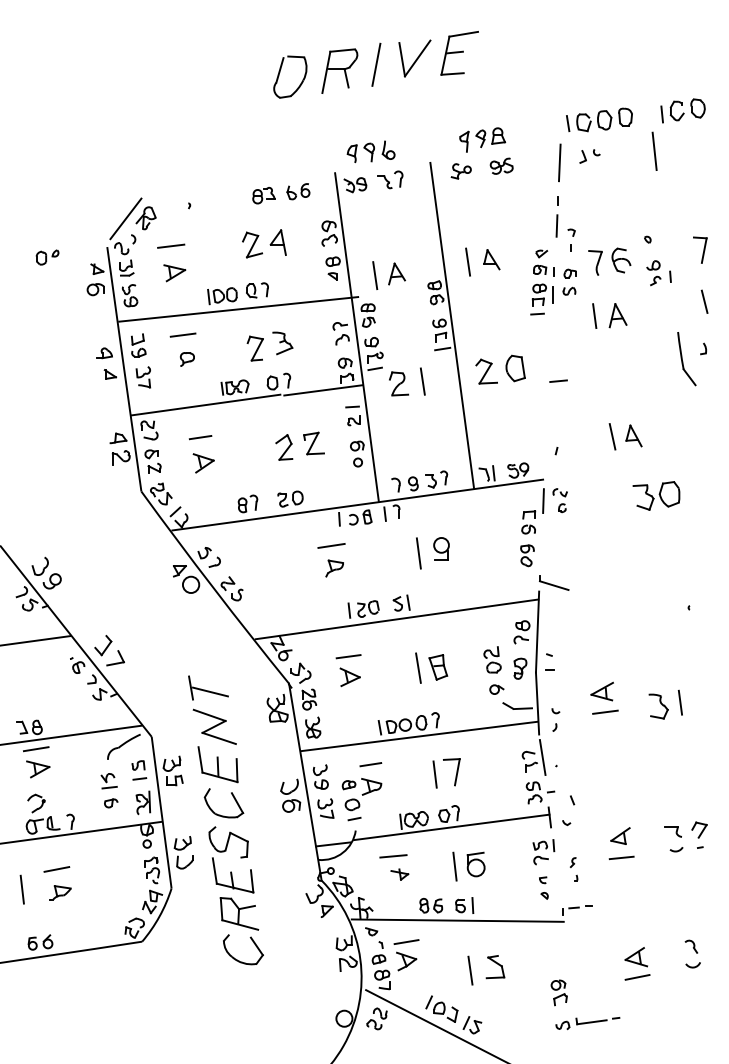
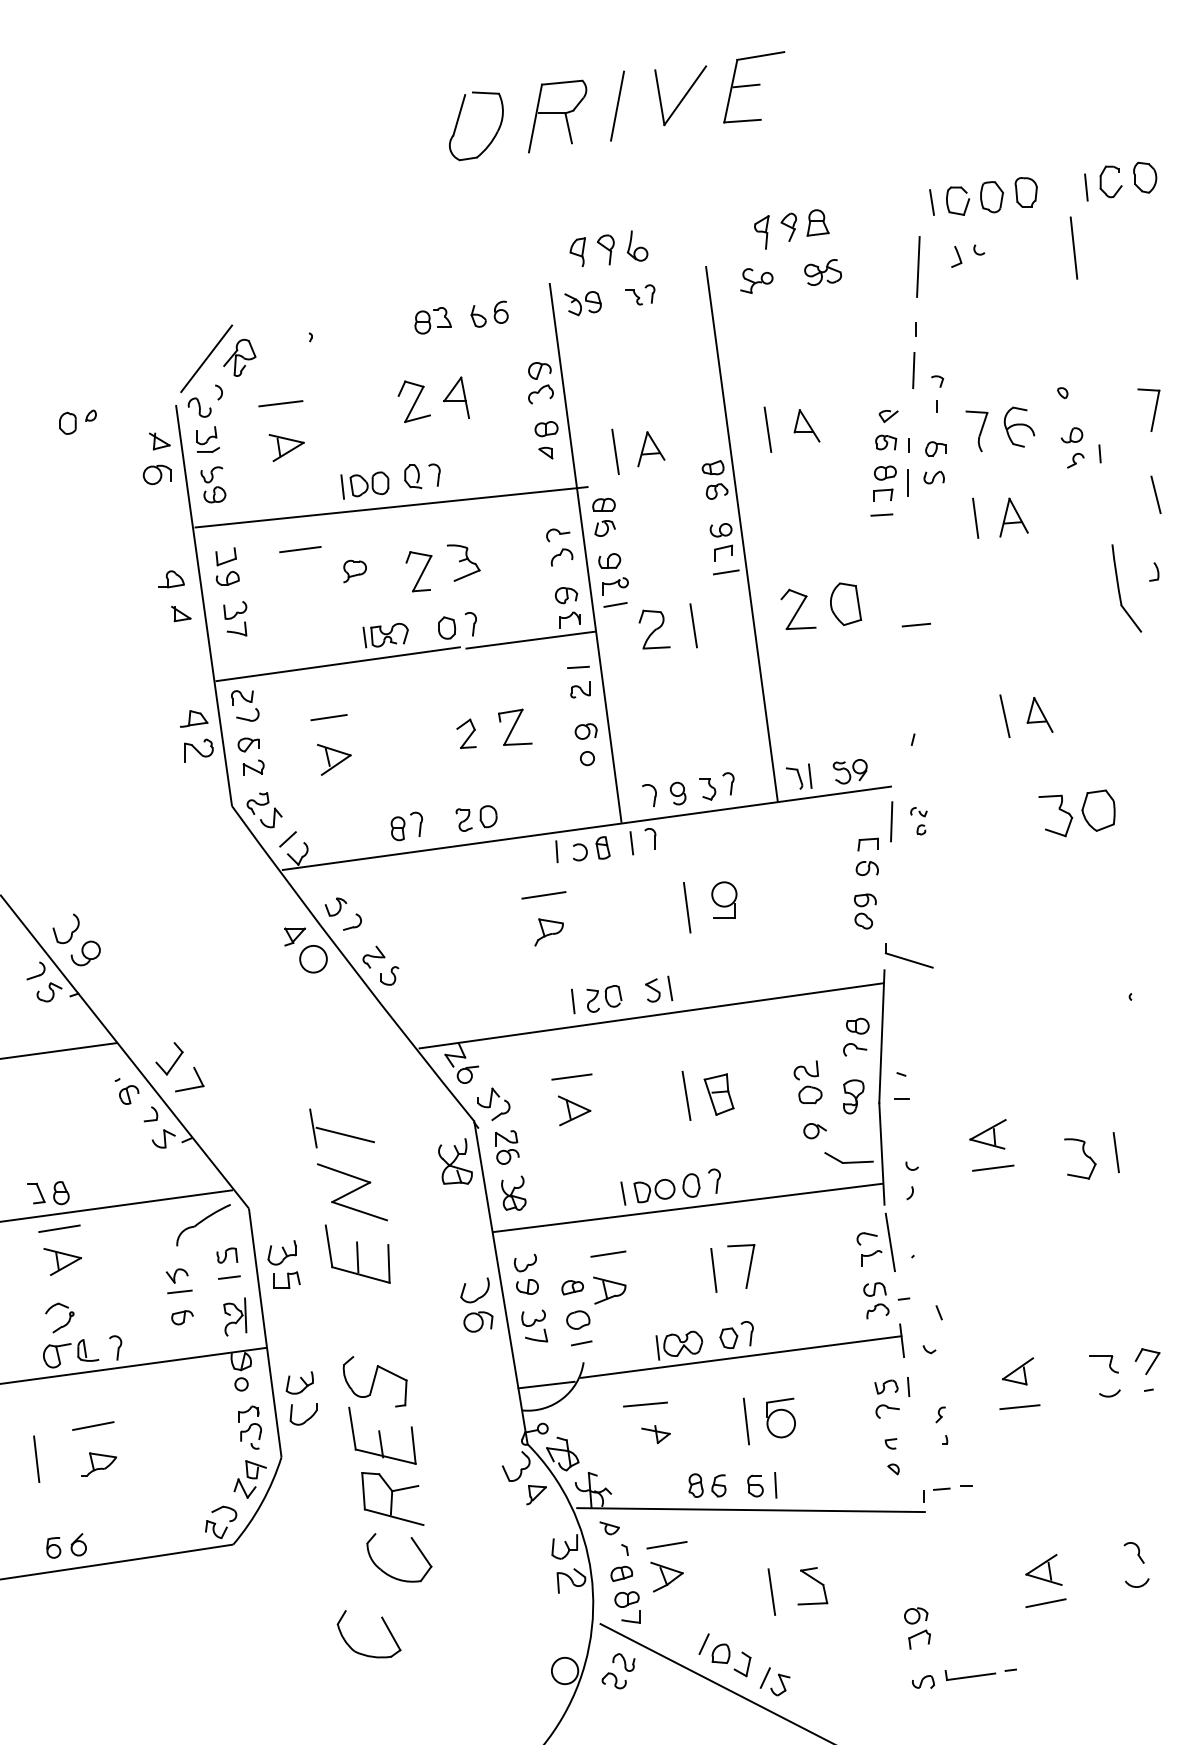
part: (390, 179) -> (640, 294), size x0.7
part: (186, 359) -> (353, 571), moved
part: (284, 447) -> (466, 733), size x0.7
part: (559, 500) -> (917, 820), size x0.7
part: (233, 798) -> (384, 1626), moved

